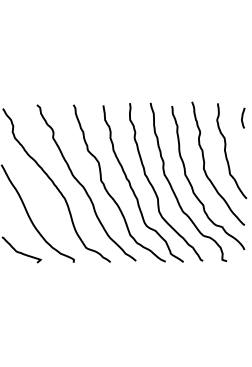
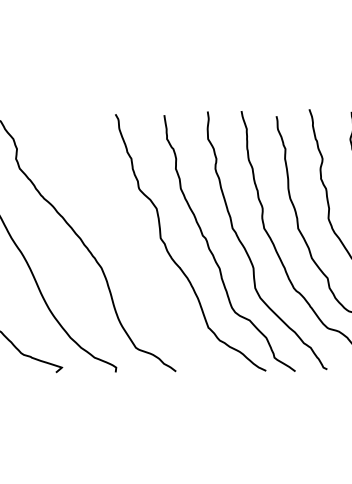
curve: (83, 185) -> (131, 246), removed

